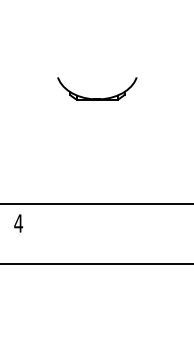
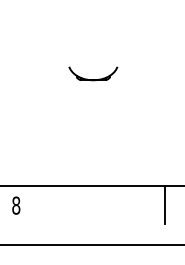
part: (97, 88) -> (93, 73), size x0.62
line: (170, 222) -> (164, 204), added
text: (18, 223) -> (16, 205), 4 -> 8

